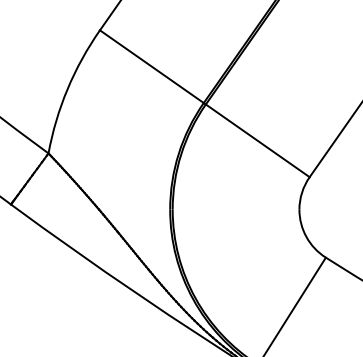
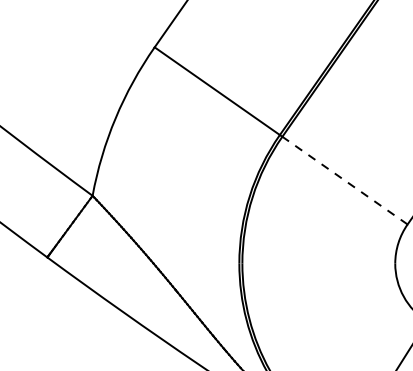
line: (257, 140) -> (344, 180), solid -> dashed

